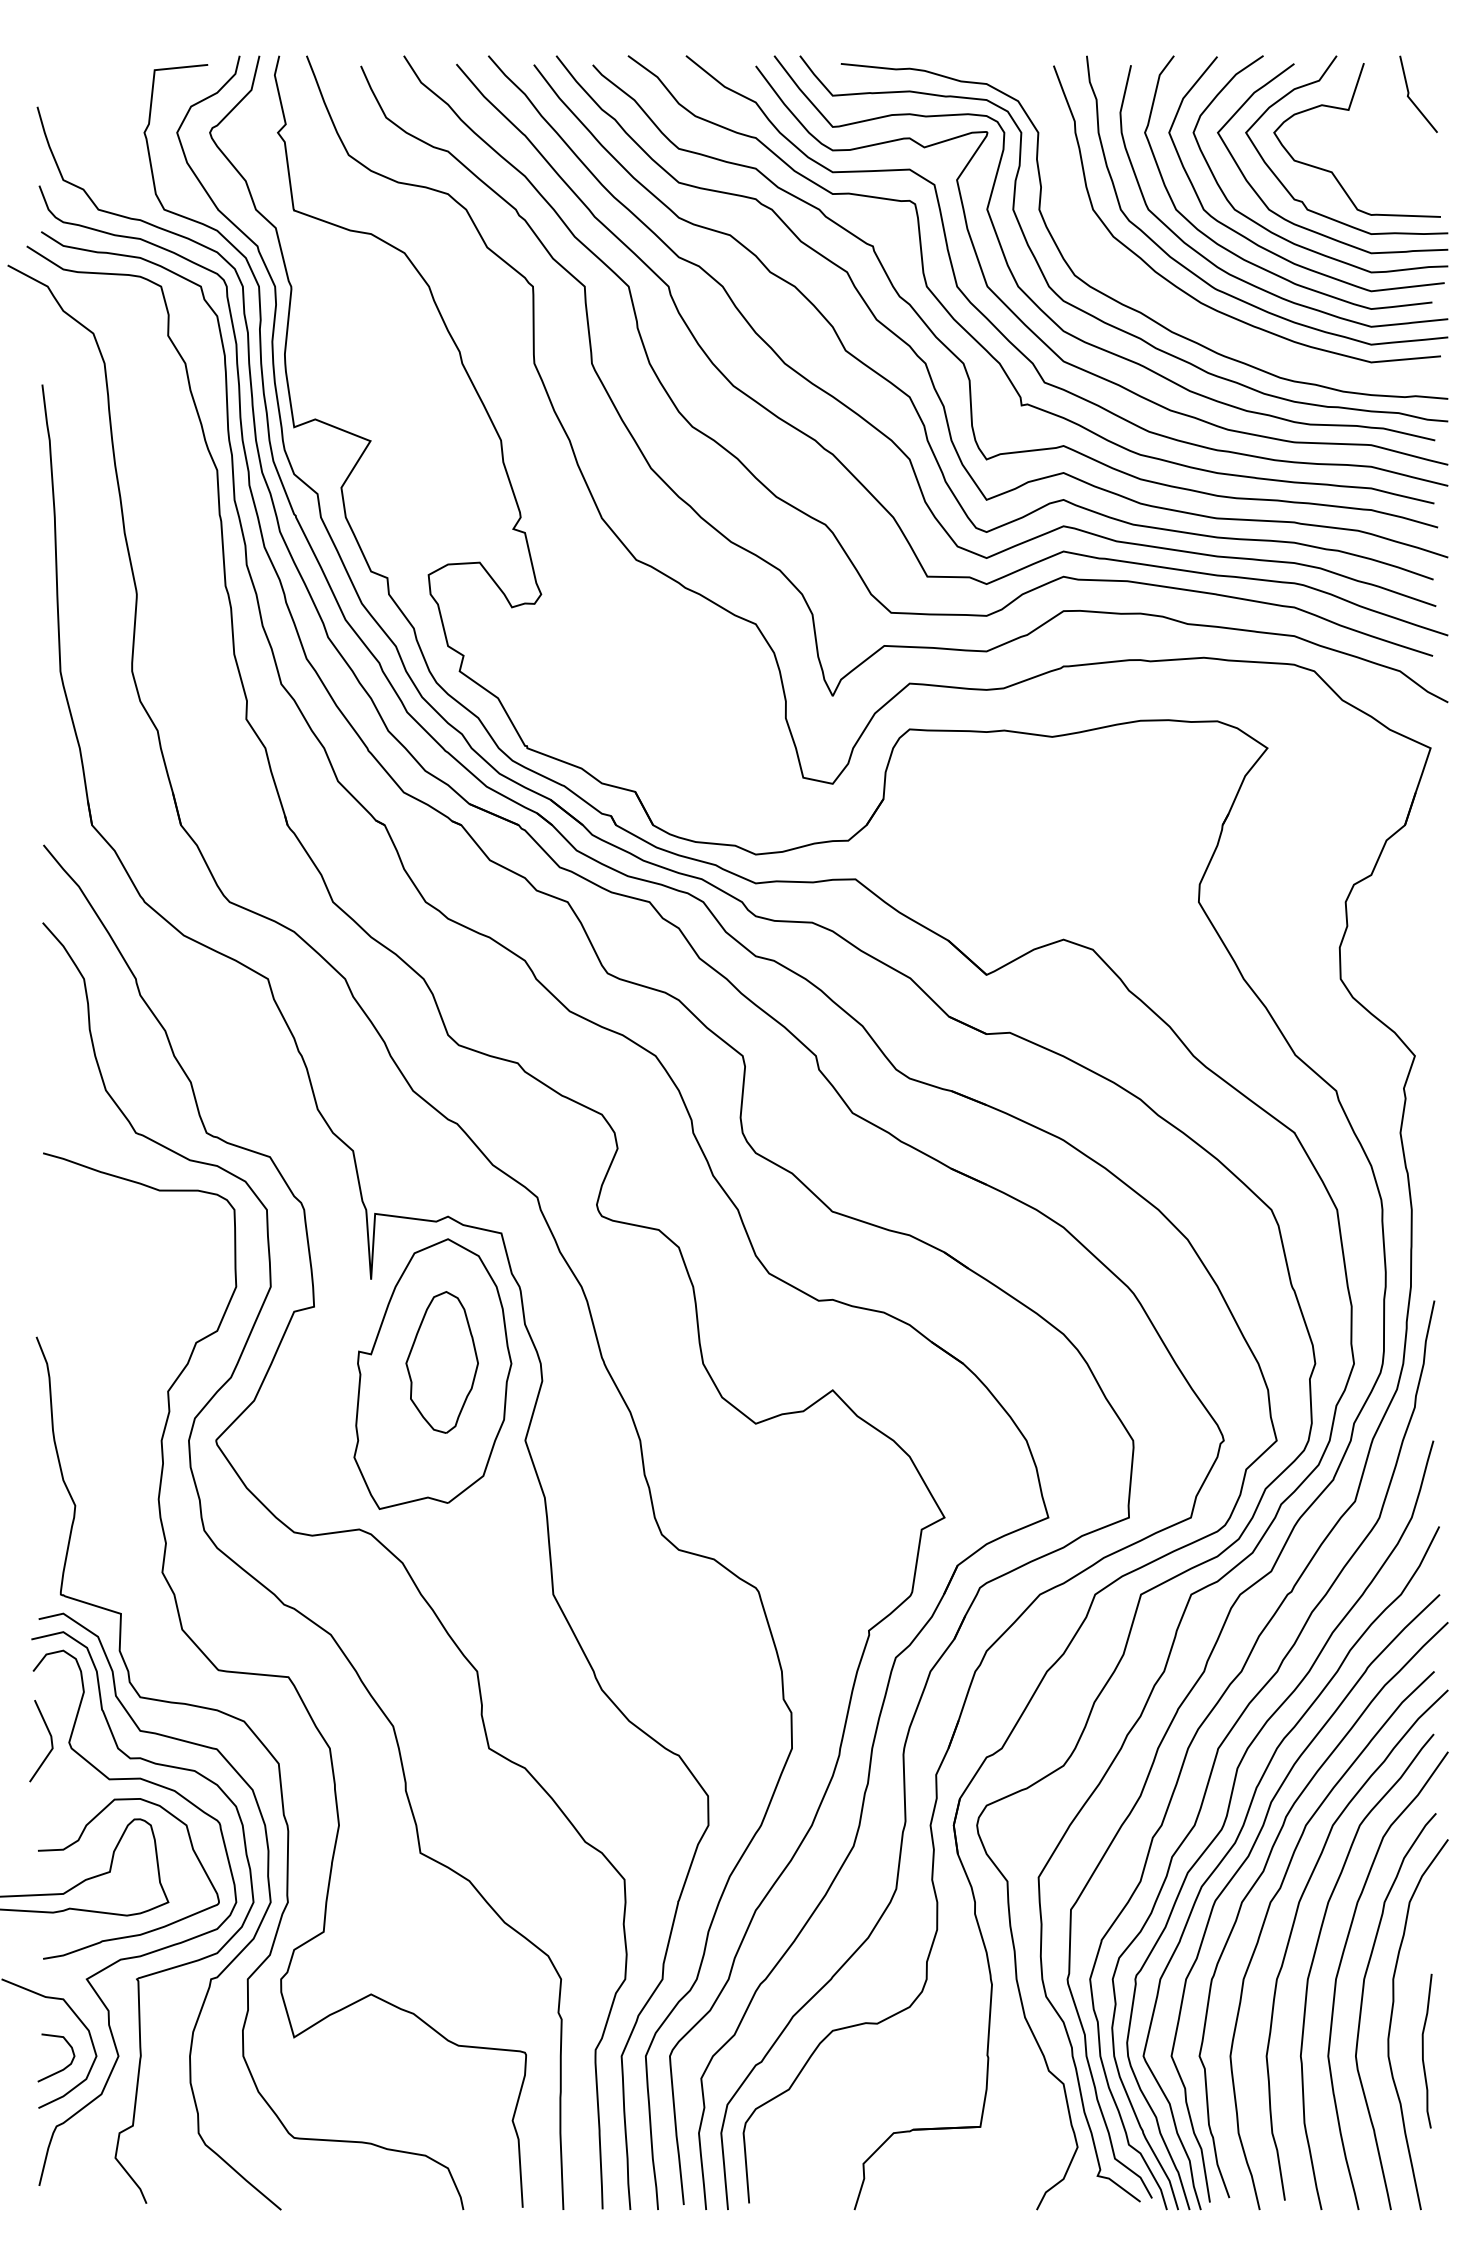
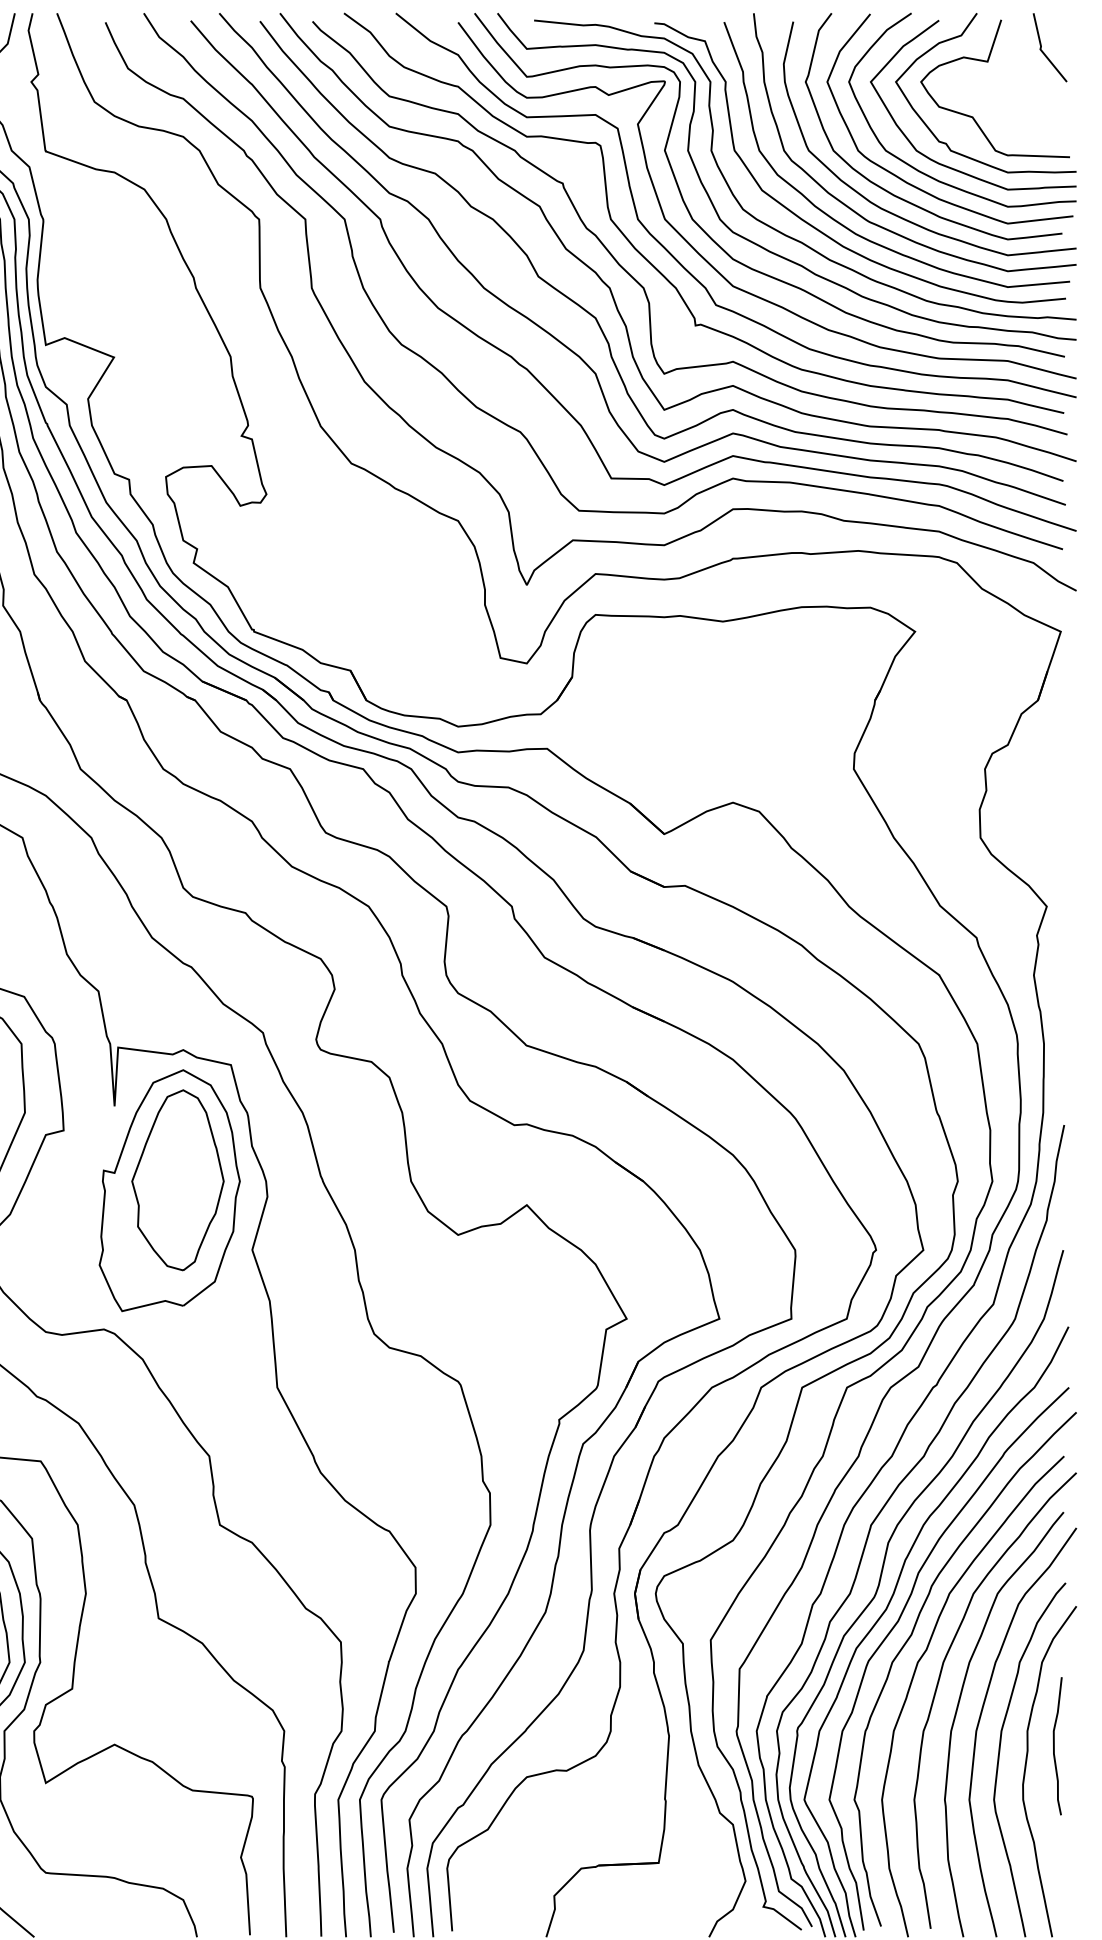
curve: (1156, 295) -> (816, 227), added
part: (442, 1362) -> (178, 1180), size x1.43
curve: (1423, 2050) -> (1054, 1745), moved

